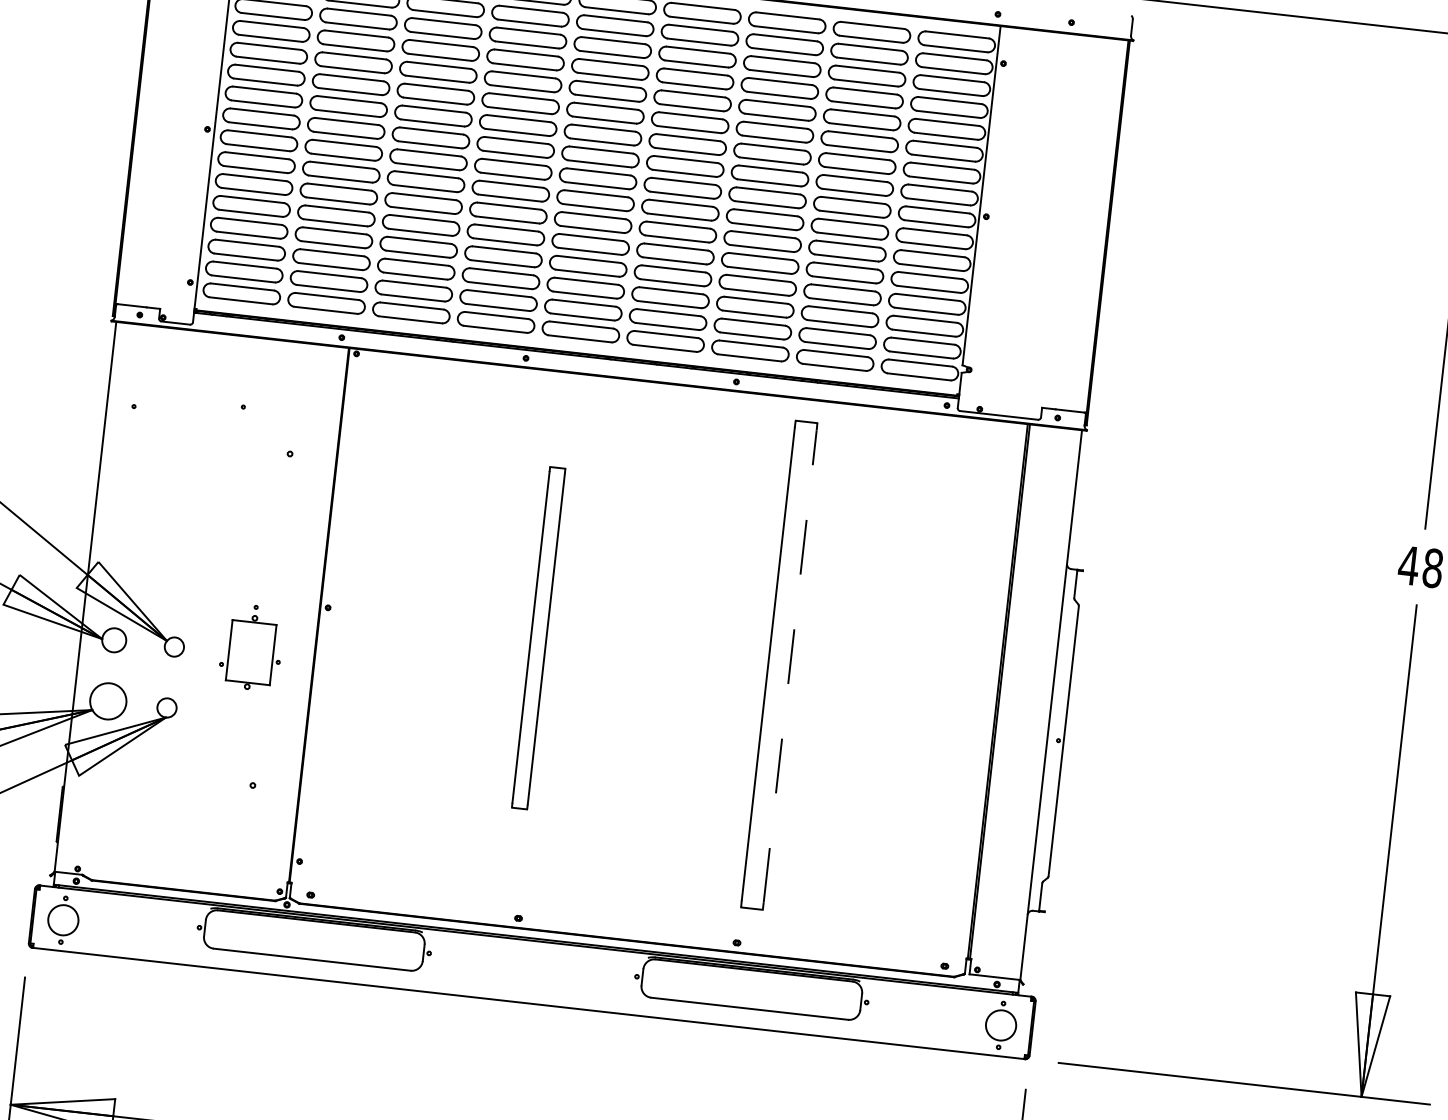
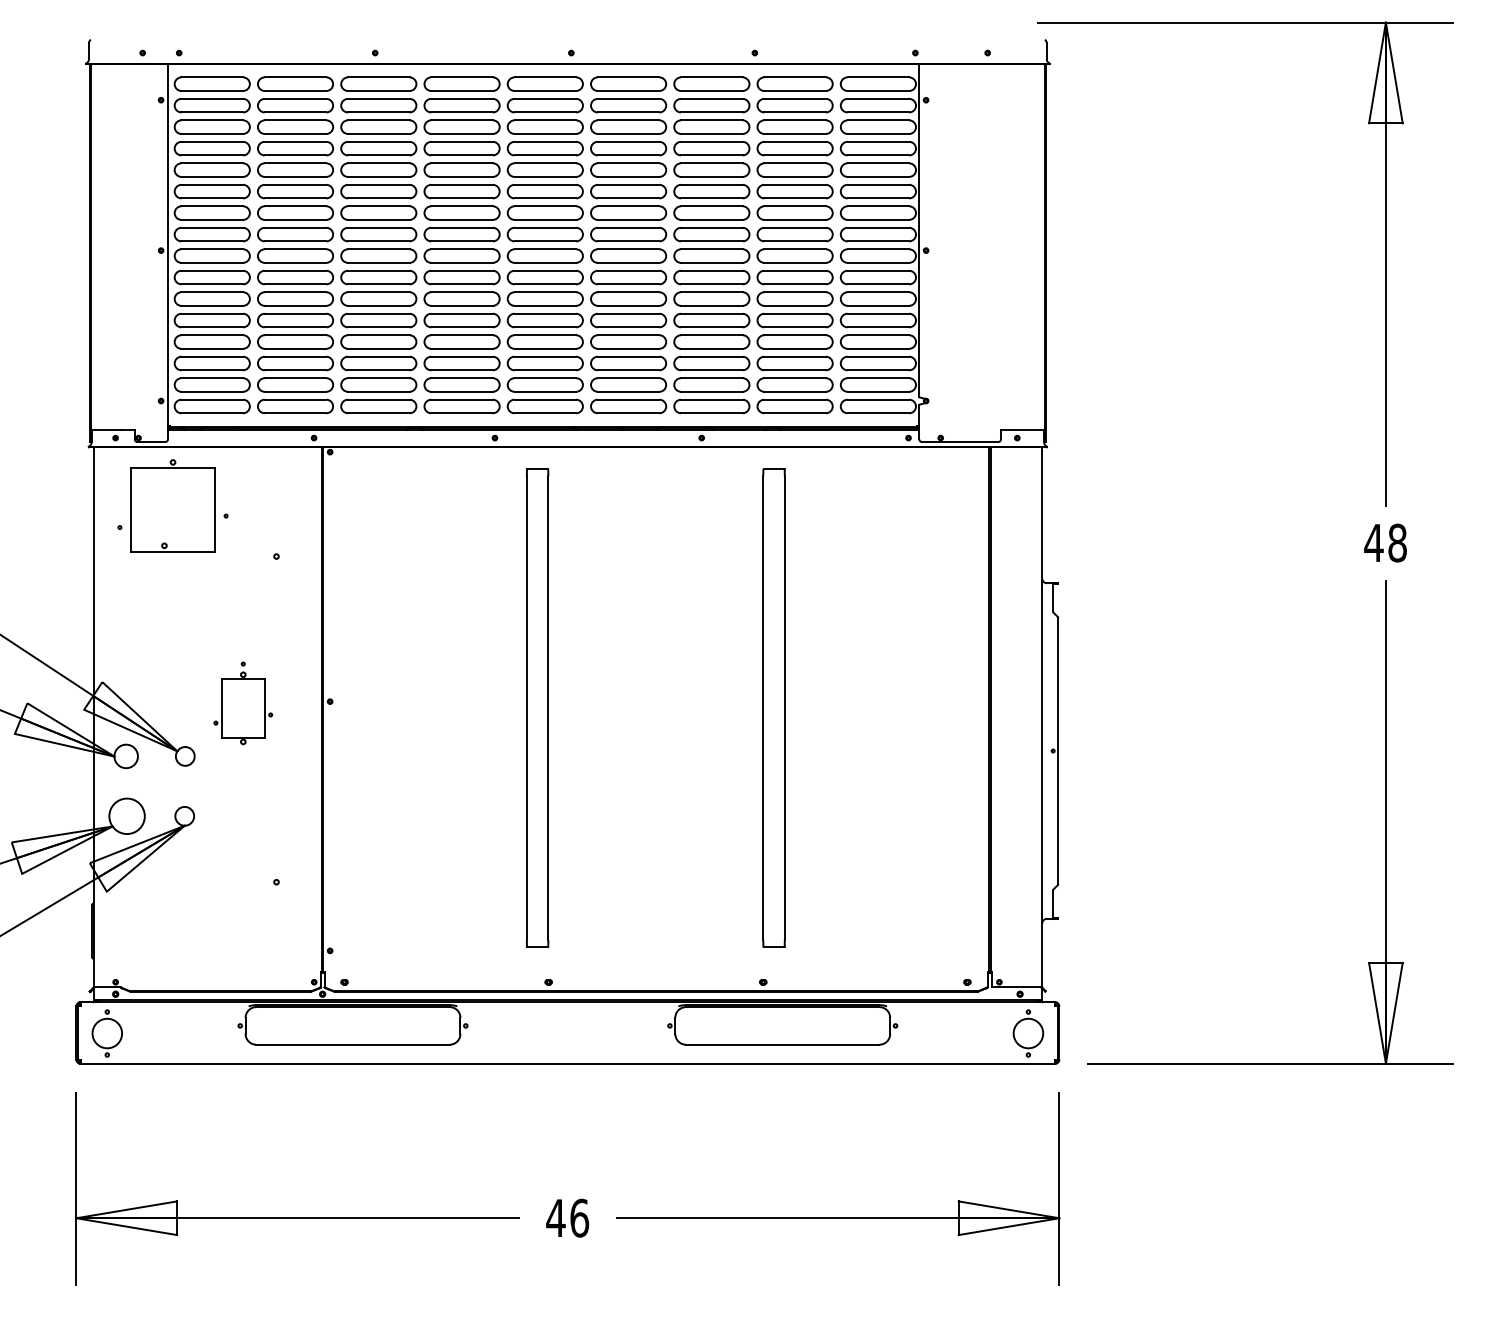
part: (190, 390) -> (172, 505), added
part: (538, 637) -> (537, 707), size x1.43
part: (251, 647) -> (243, 703), moved
line: (789, 665) -> (784, 707), dashed -> solid

